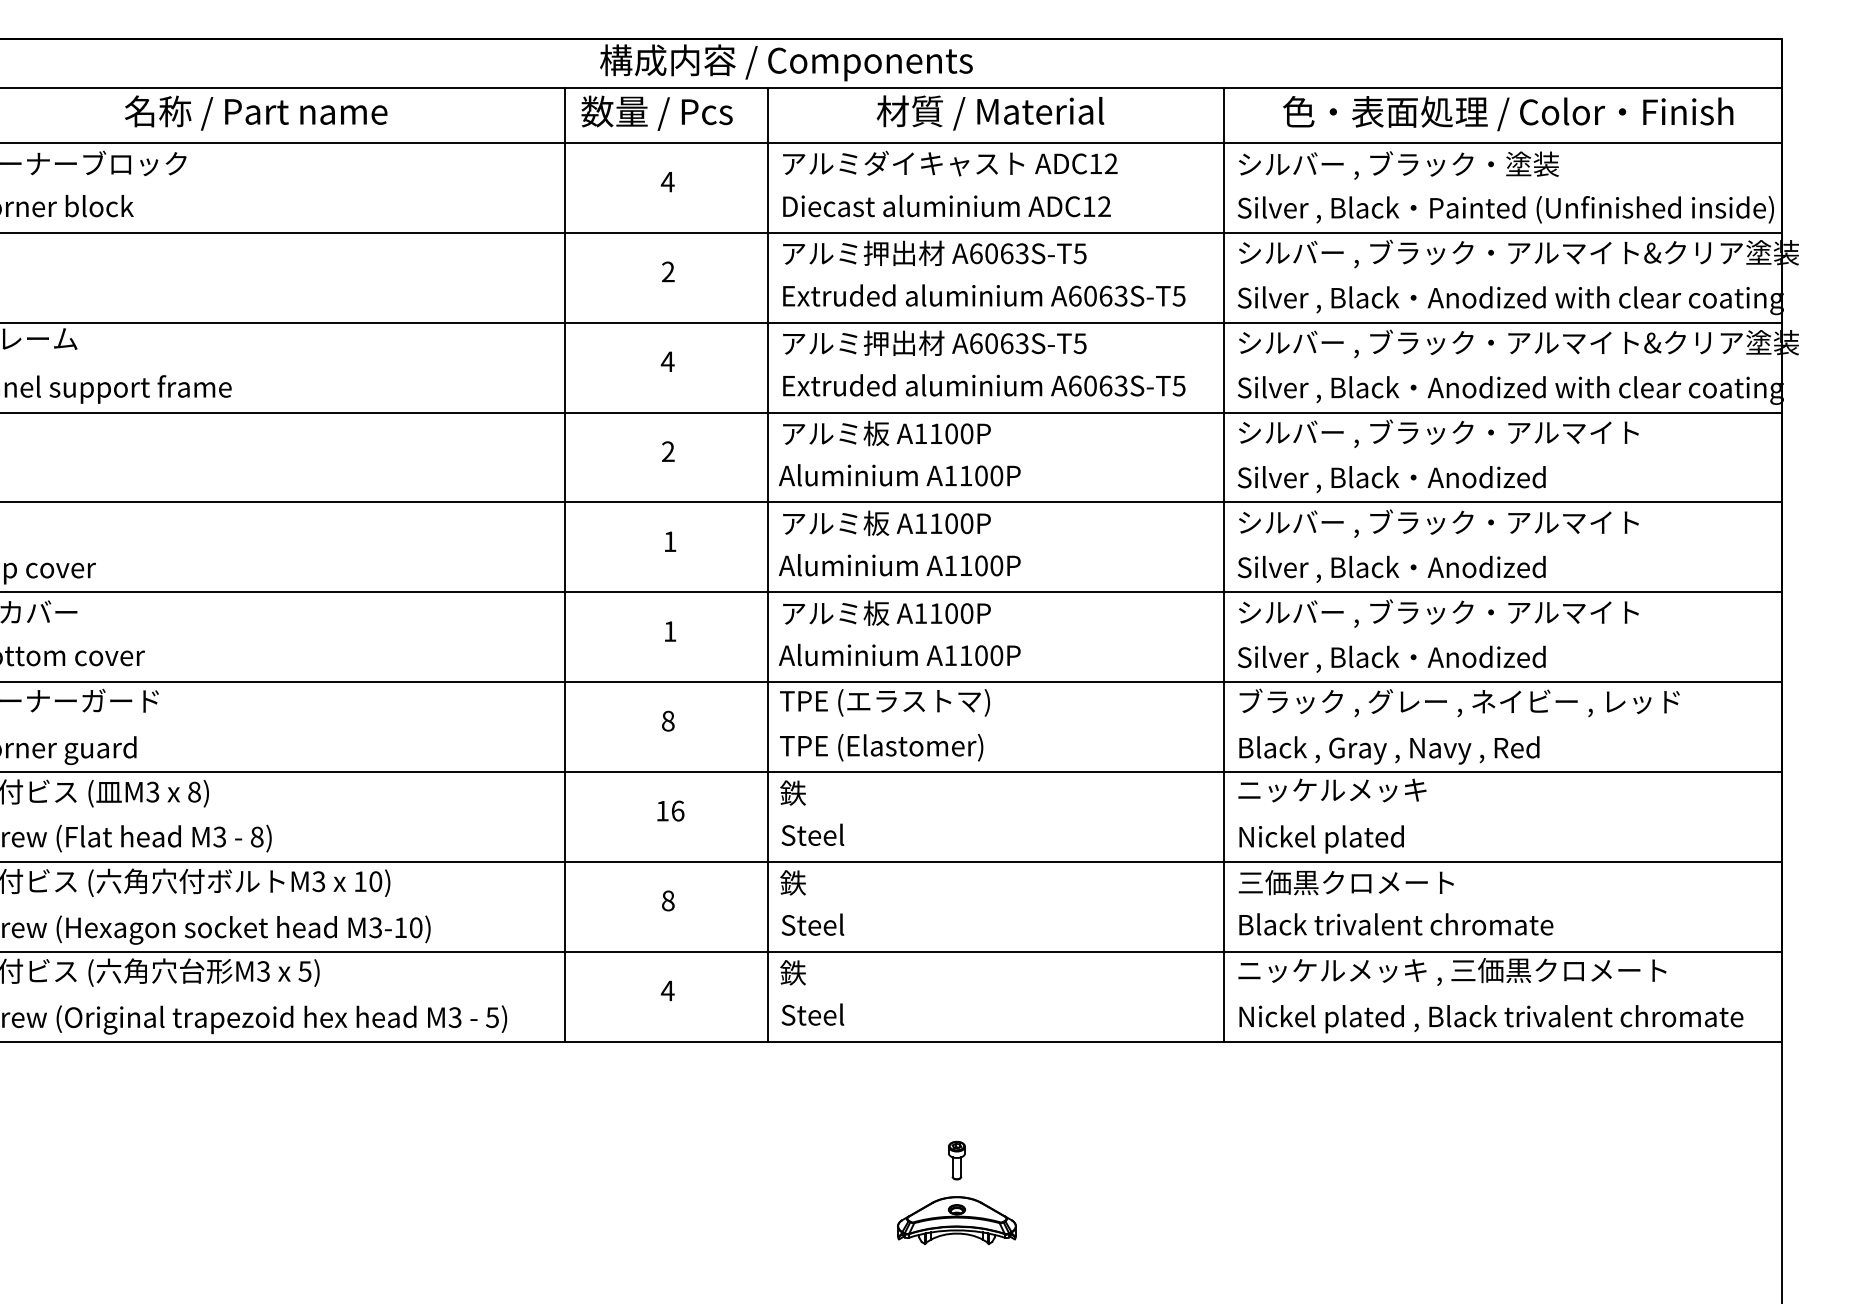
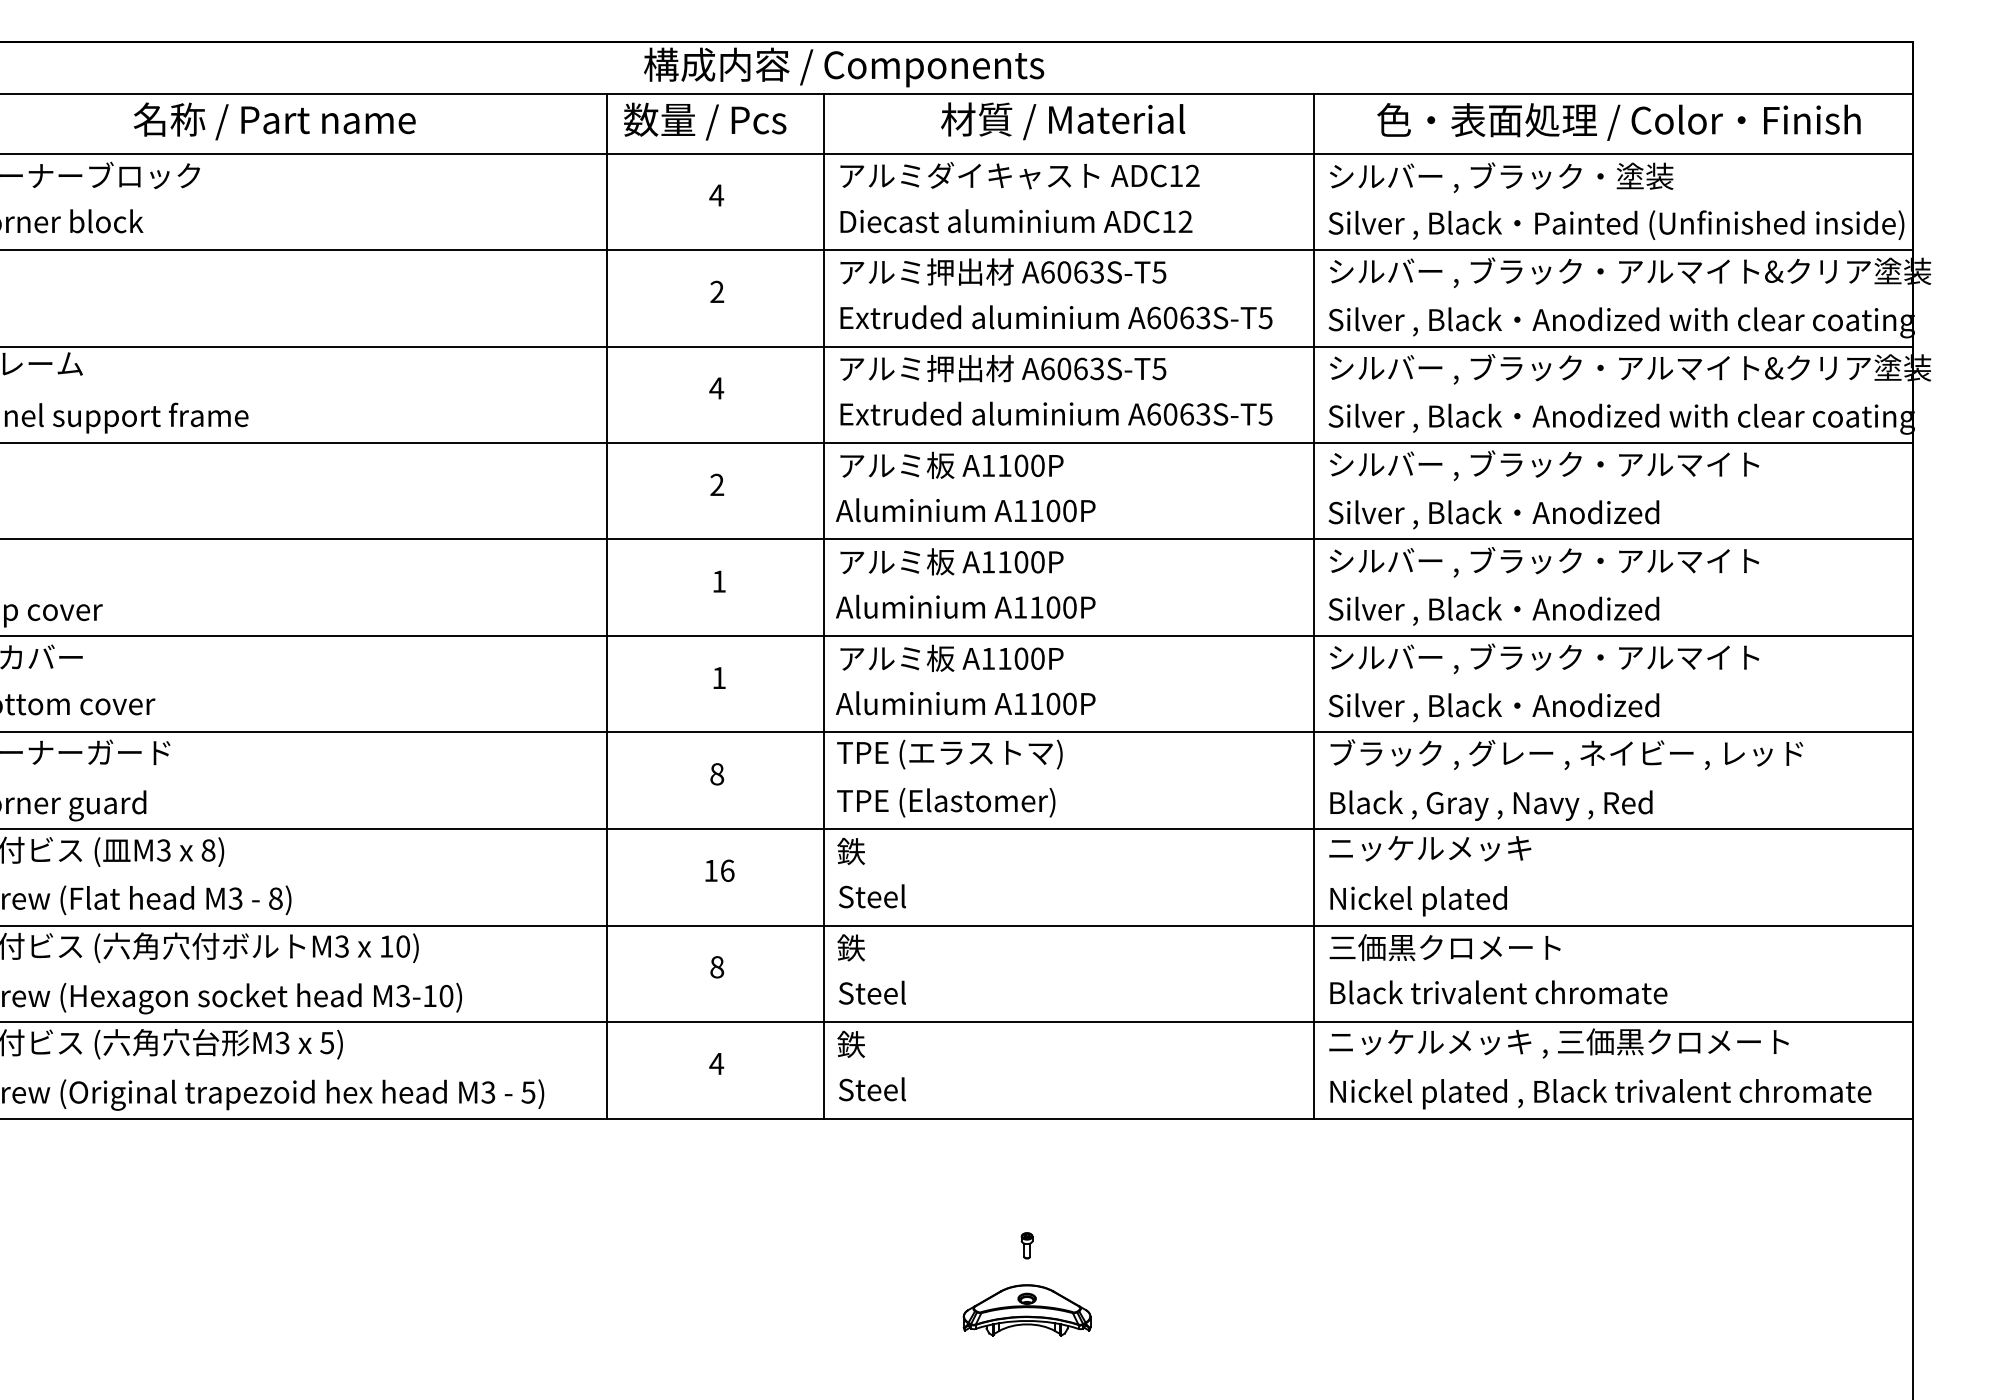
part: (956, 1159) -> (1026, 1244), size x0.62

